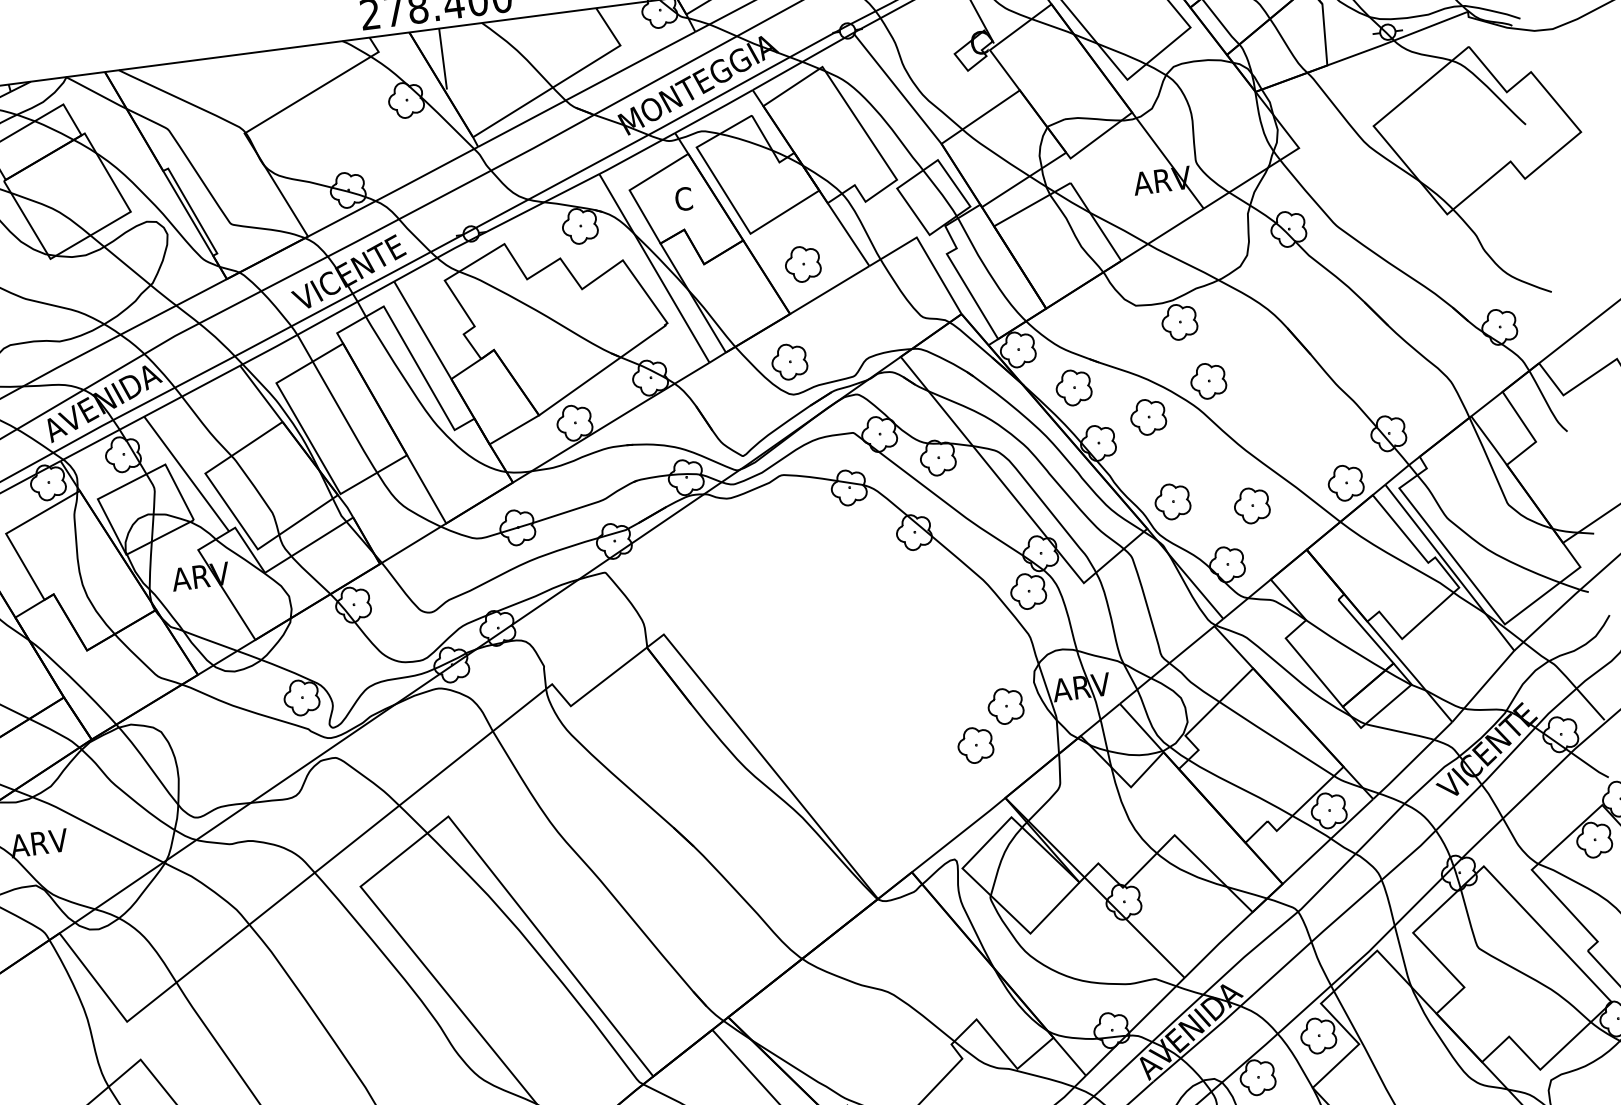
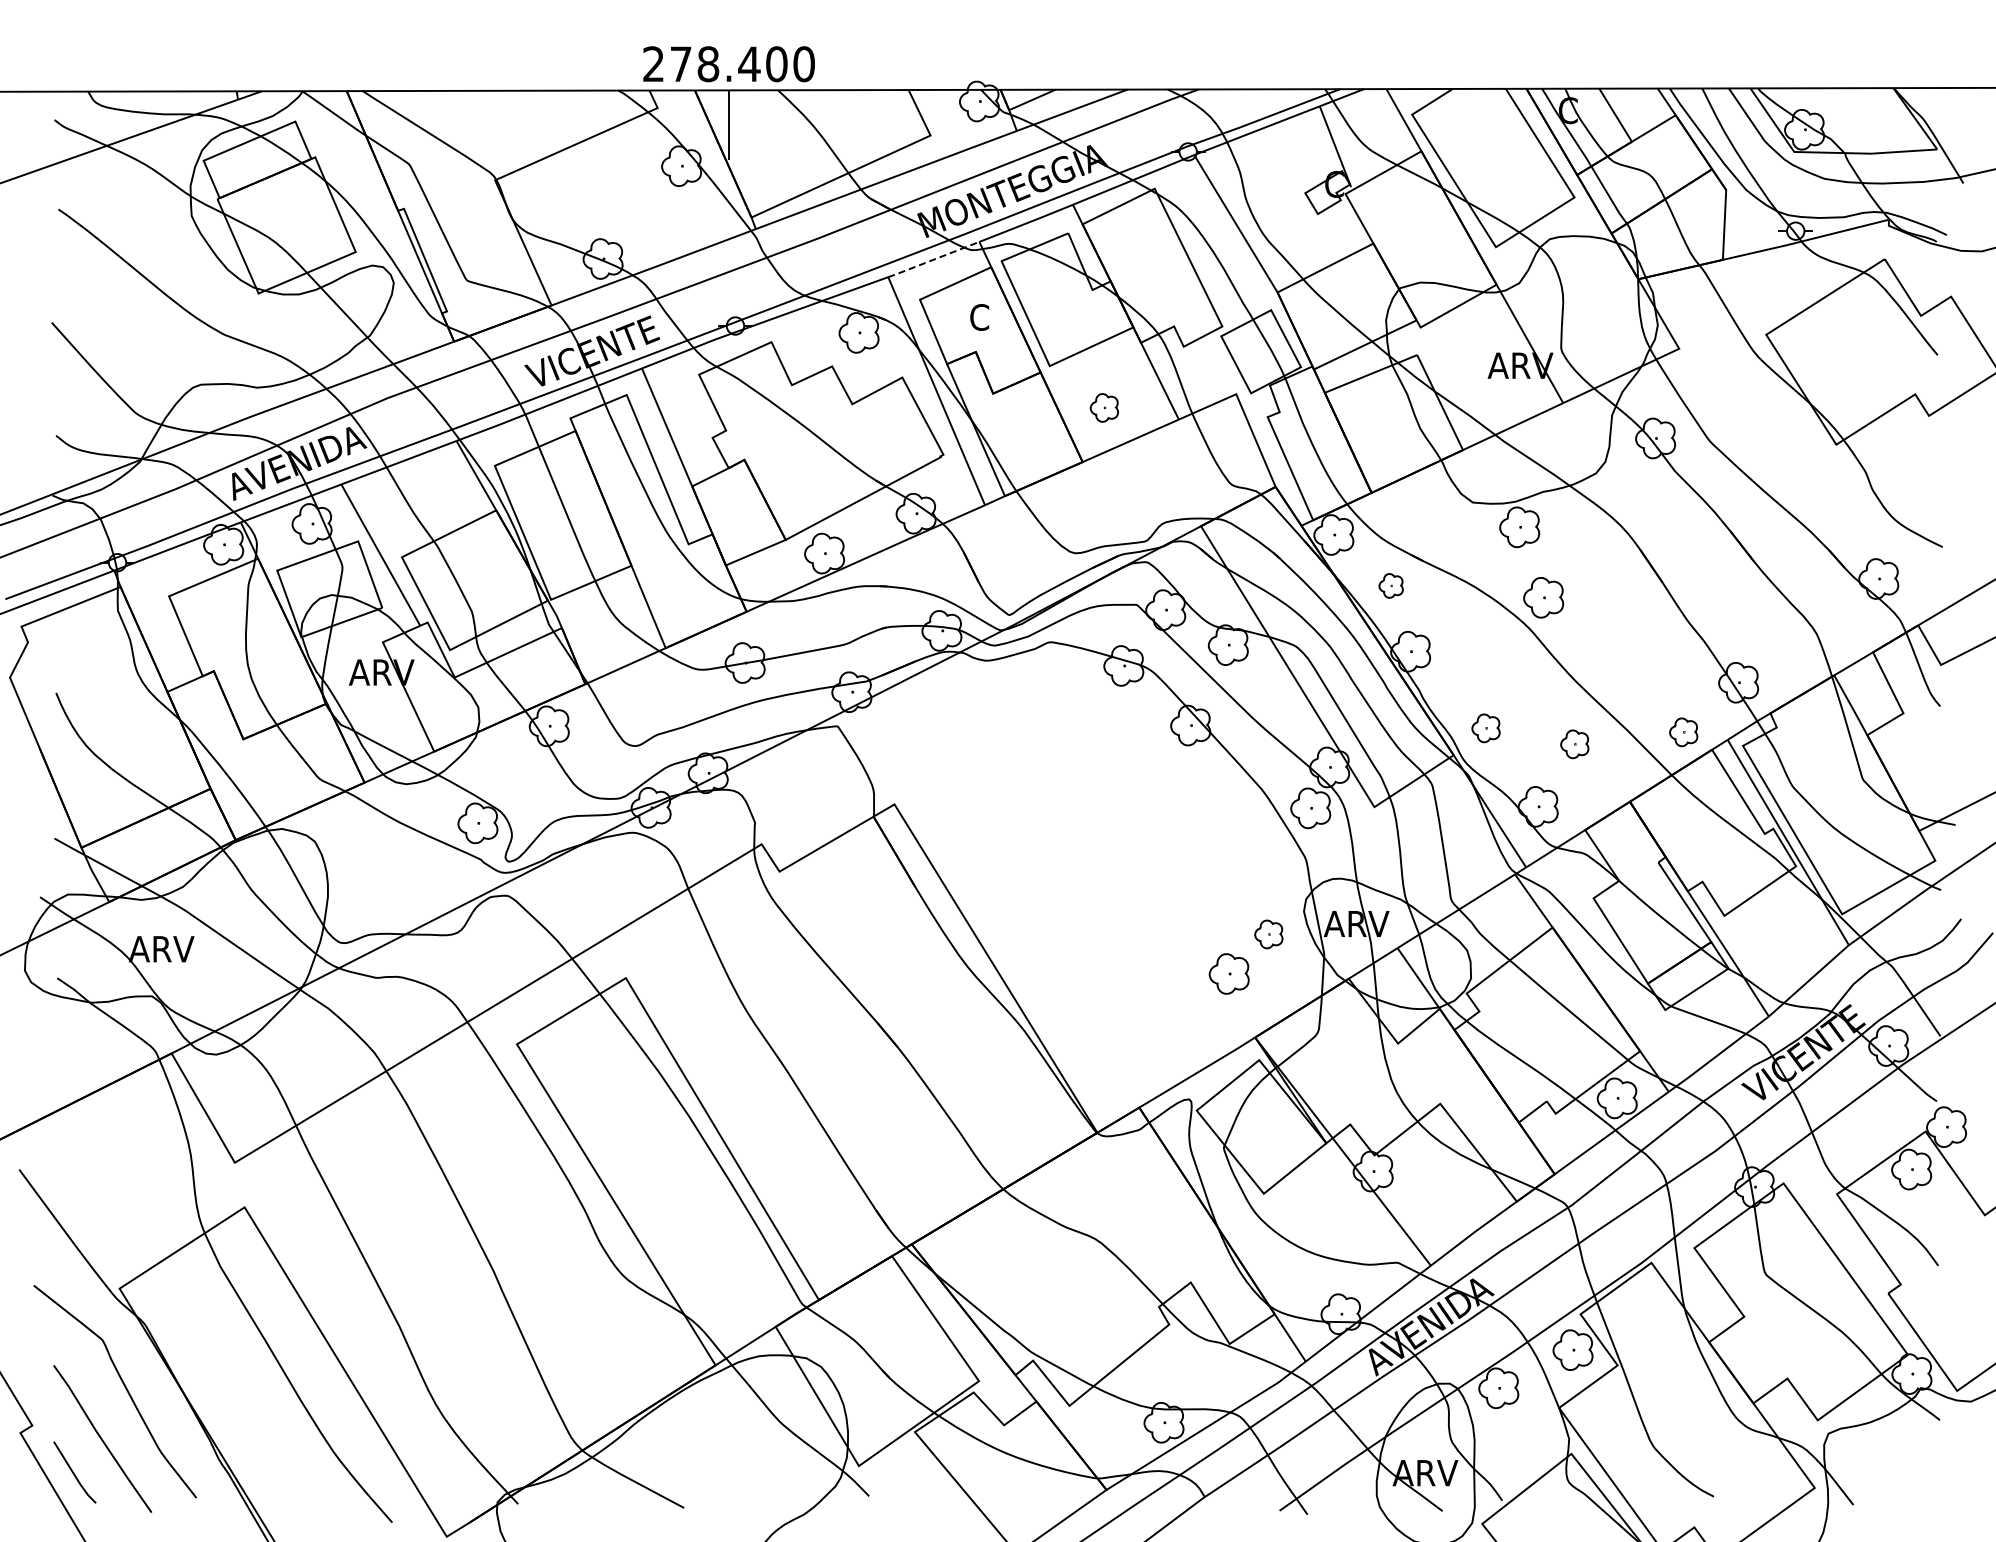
line: (636, 153) -> (933, 259), solid -> dashed
part: (803, 263) -> (1104, 407), size x0.7
part: (788, 361) -> (1074, 515), removed
part: (1073, 387) -> (1390, 585), size x0.6
part: (1148, 417) -> (1470, 629), removed
part: (1345, 483) -> (1683, 732), size x0.7
part: (1172, 501) -> (1485, 728), size x0.7
part: (1251, 505) -> (1574, 744), size x0.7
part: (1005, 706) -> (1268, 934), size x0.7

